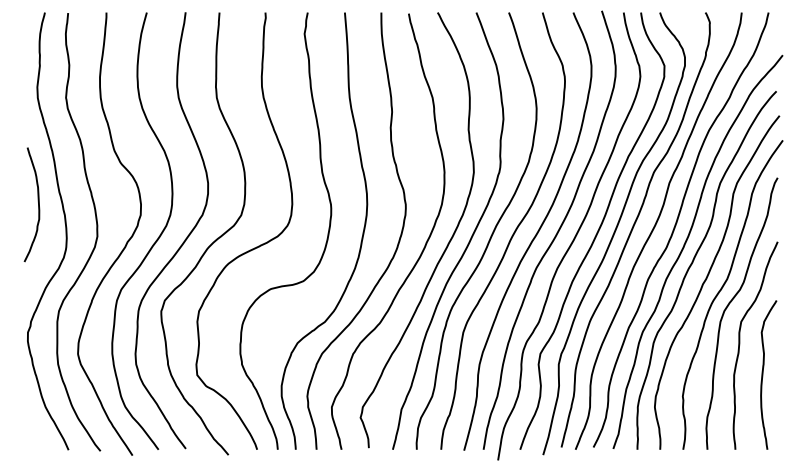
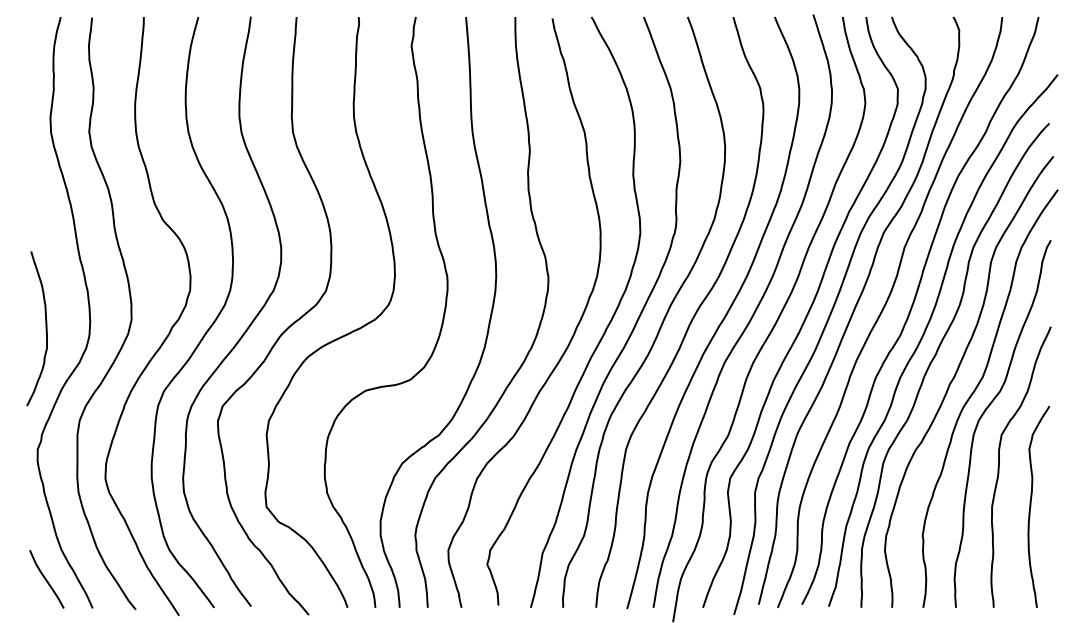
curve: (38, 204) -> (45, 328), moved
curve: (34, 428) -> (46, 579), added

